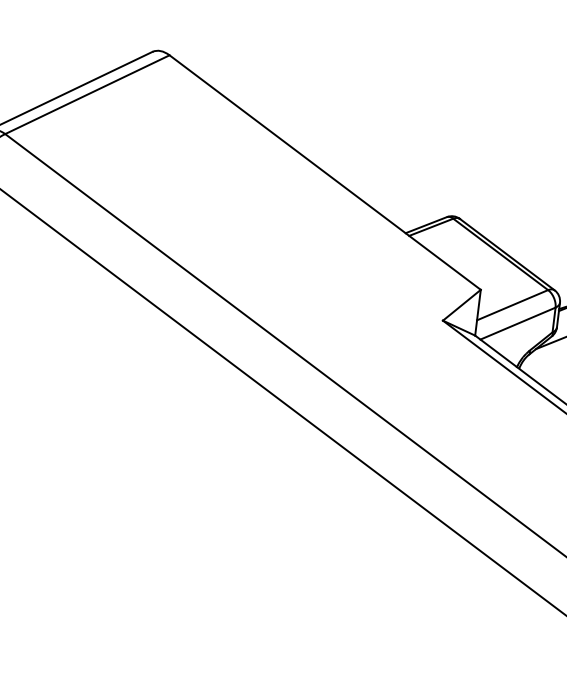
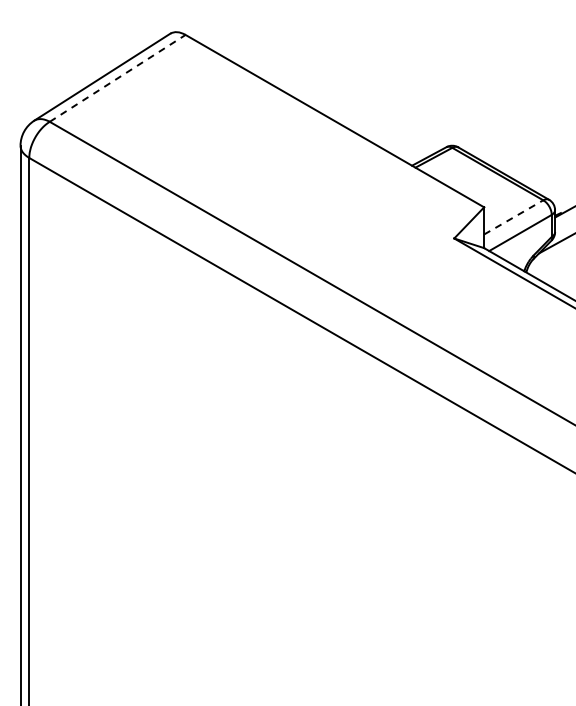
line: (87, 94) -> (117, 78), solid -> dashed
line: (513, 305) -> (514, 217), solid -> dashed

